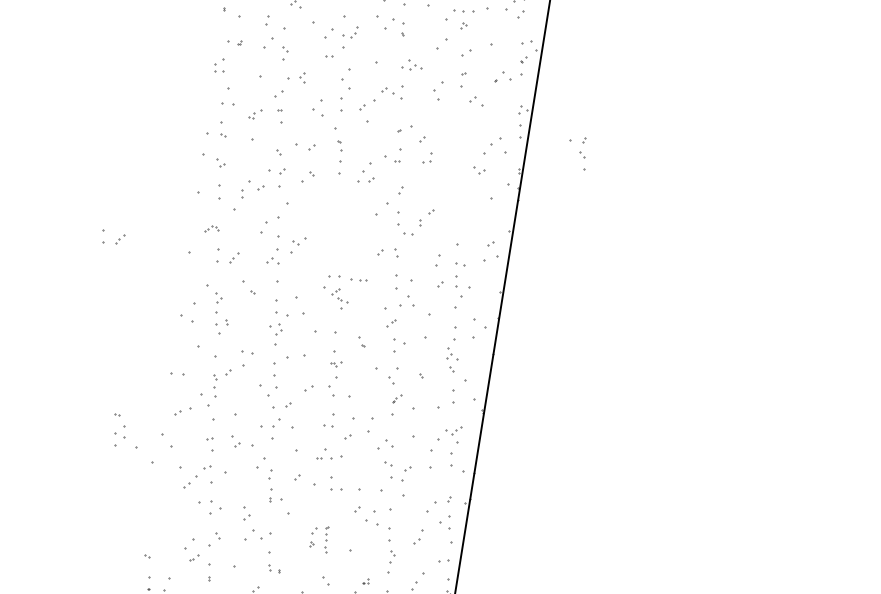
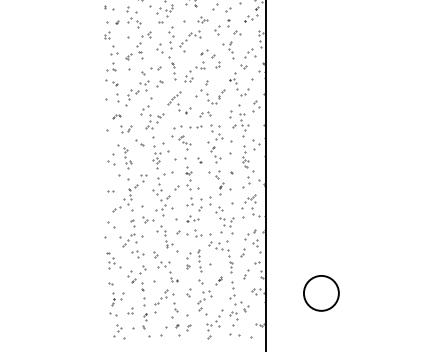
part: (233, 42) -> (112, 22), size x1.67
part: (578, 153) -> (228, 50), moved
part: (464, 204) -> (239, 84), added
part: (340, 221) -> (179, 102), added
part: (113, 239) -> (68, 129), removed
part: (343, 292) -> (186, 137), size x1.43
part: (124, 431) -> (113, 260), moved
part: (320, 537) -> (194, 260), size x1.67

